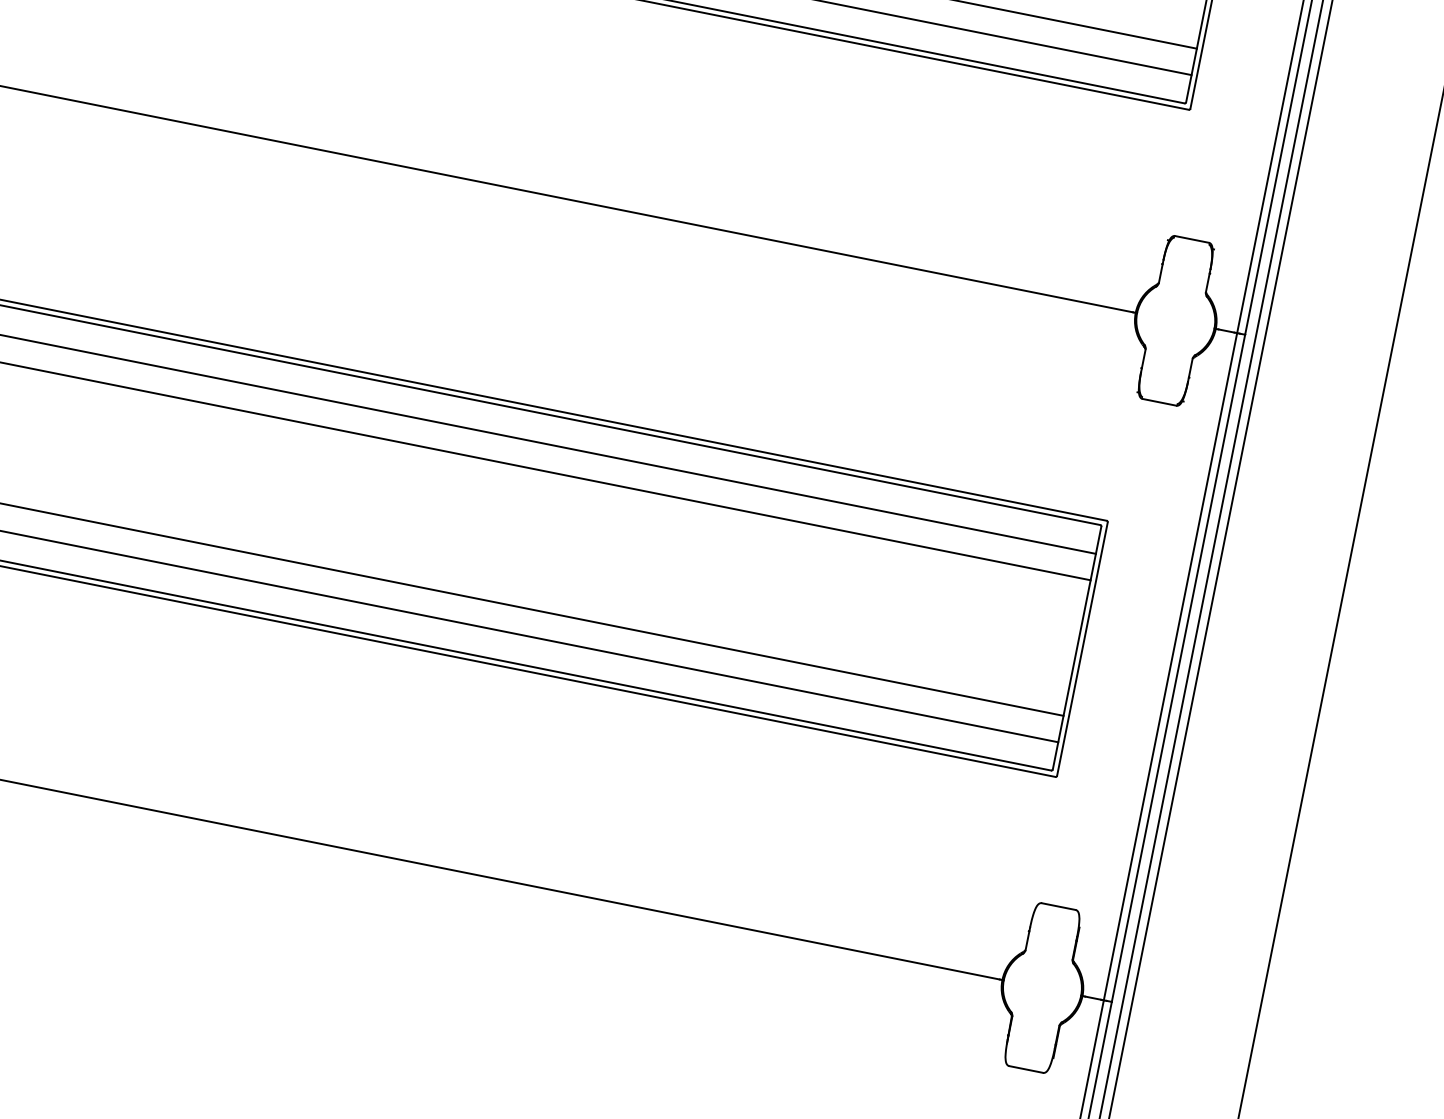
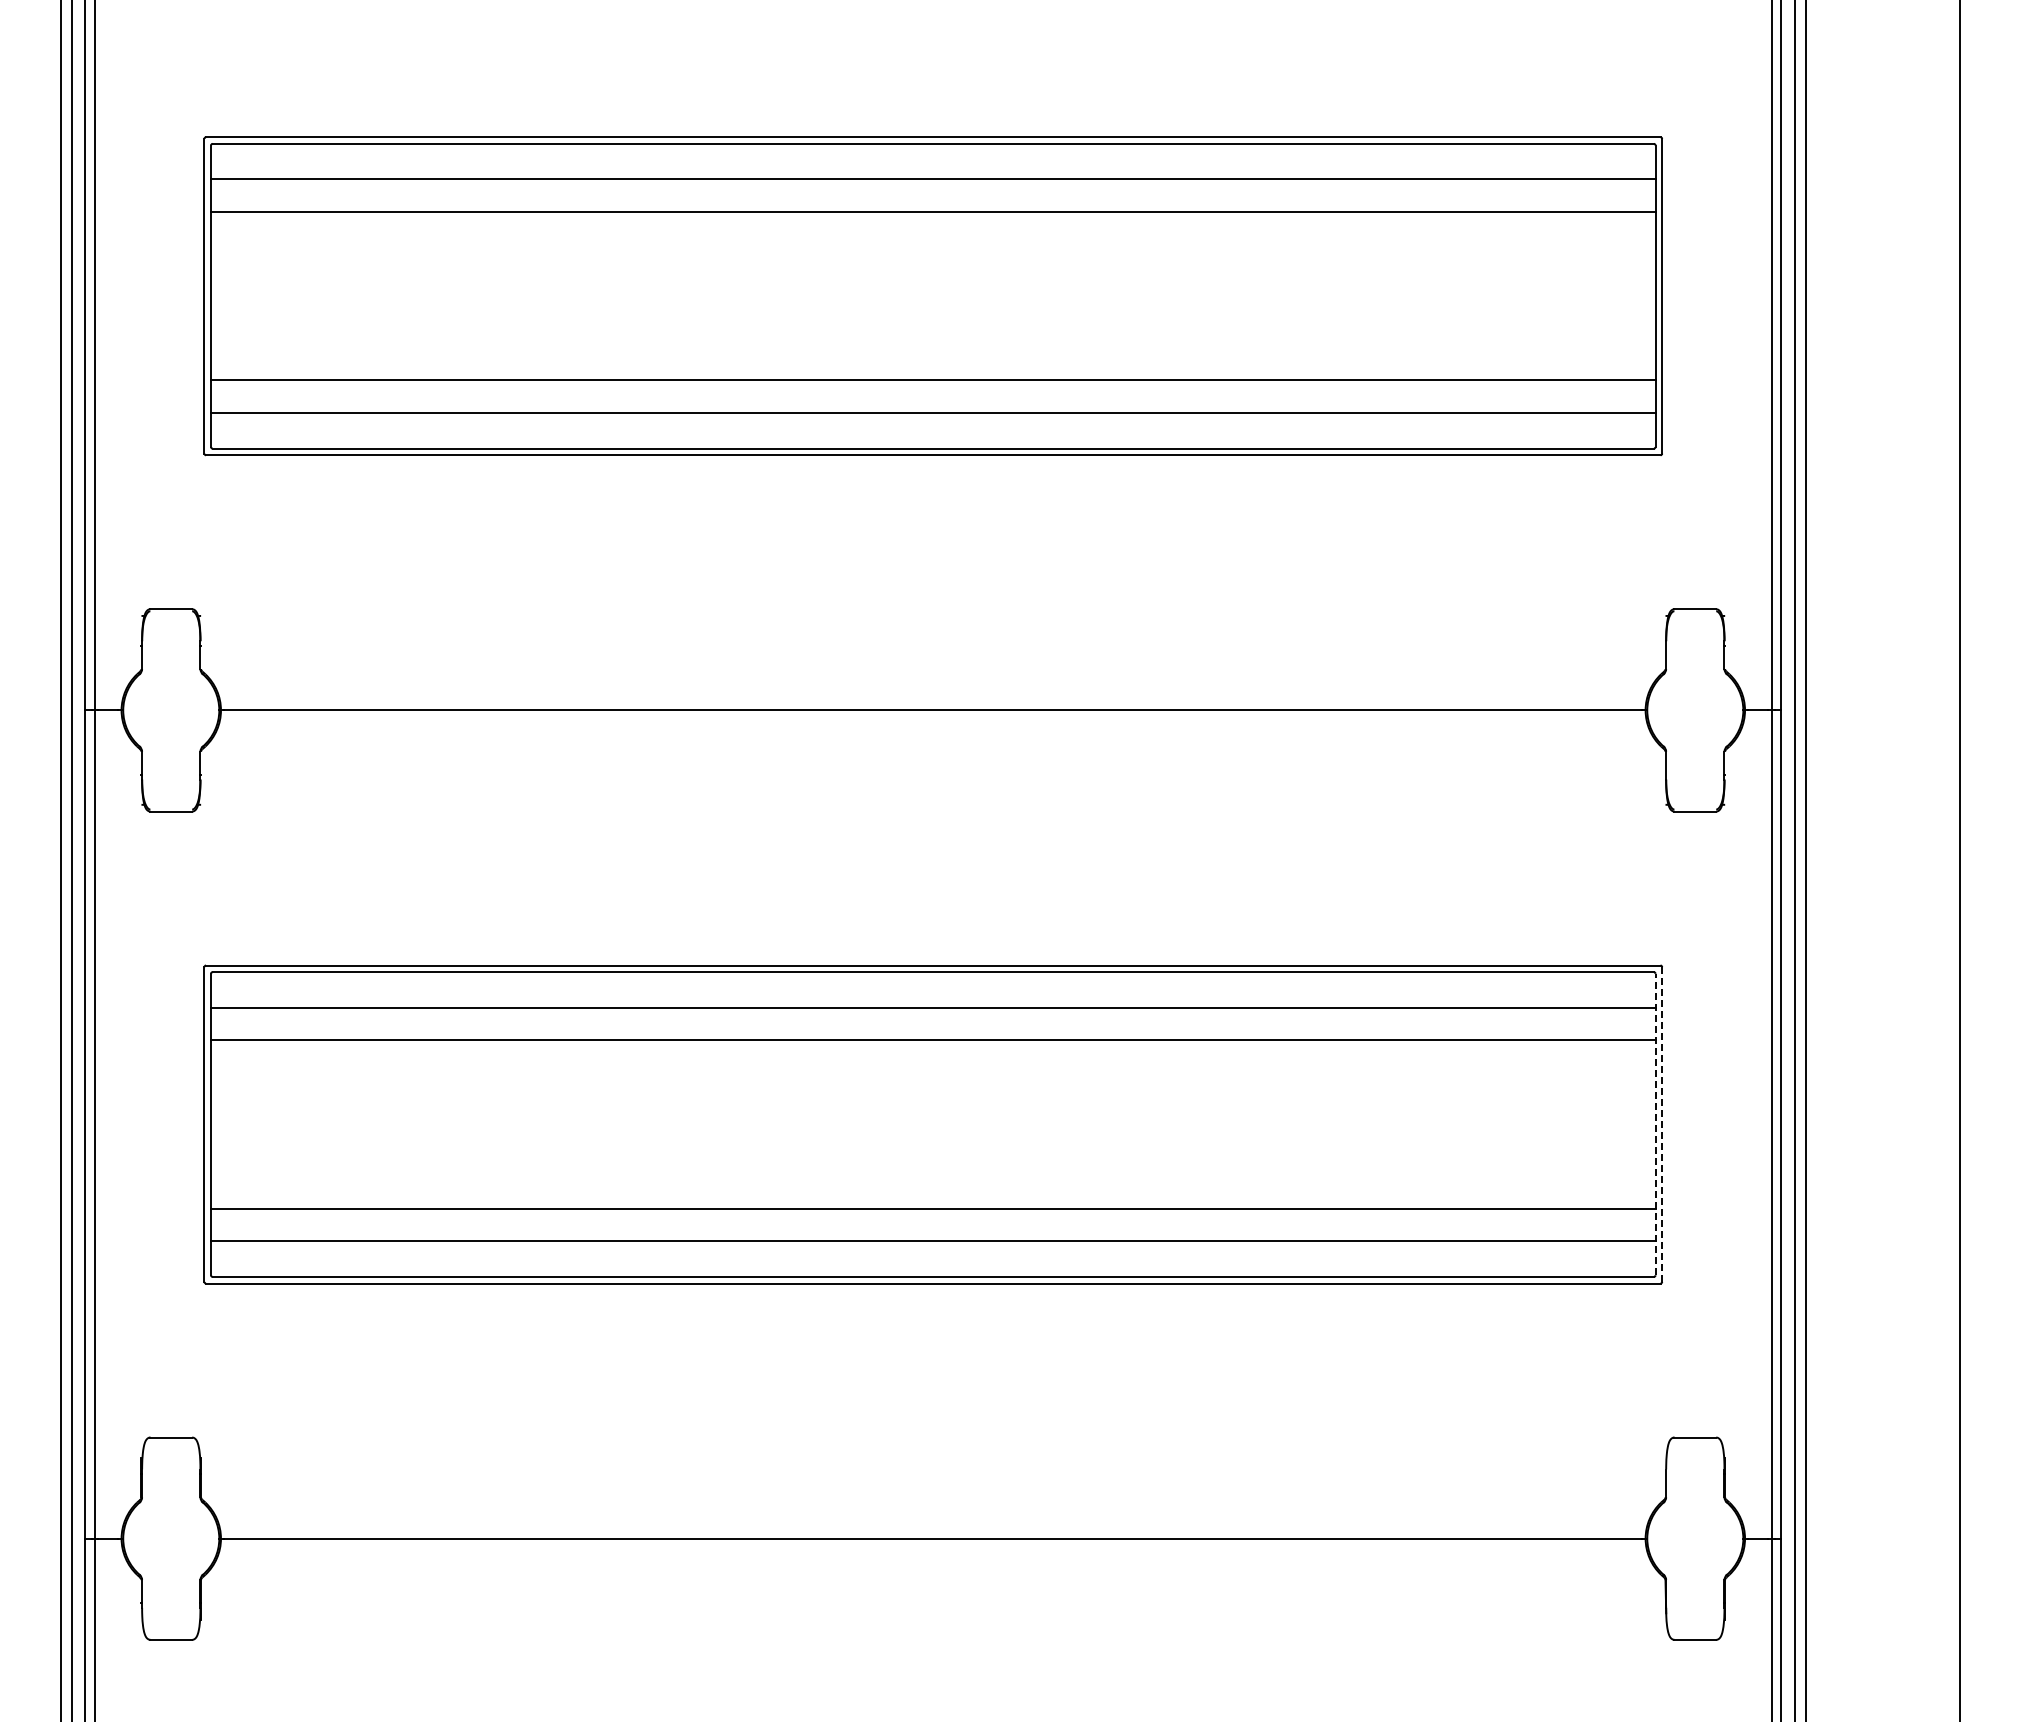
line: (1077, 648) -> (1655, 1124), solid -> dashed
line: (1082, 649) -> (1662, 1124), solid -> dashed

